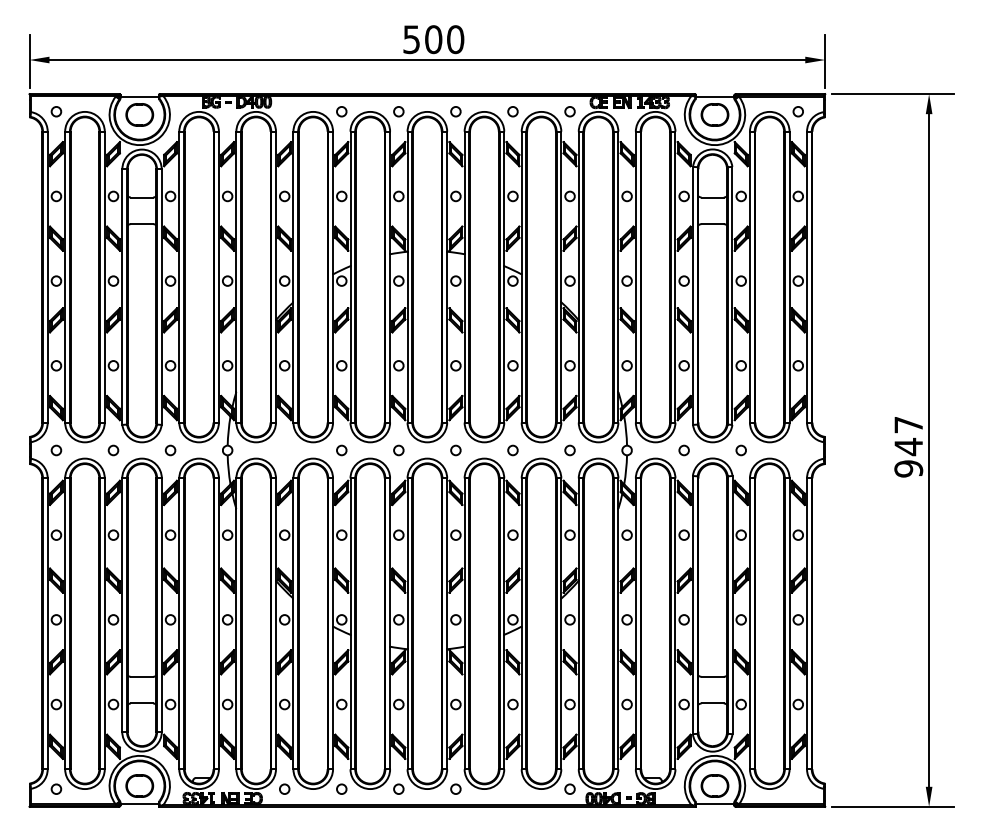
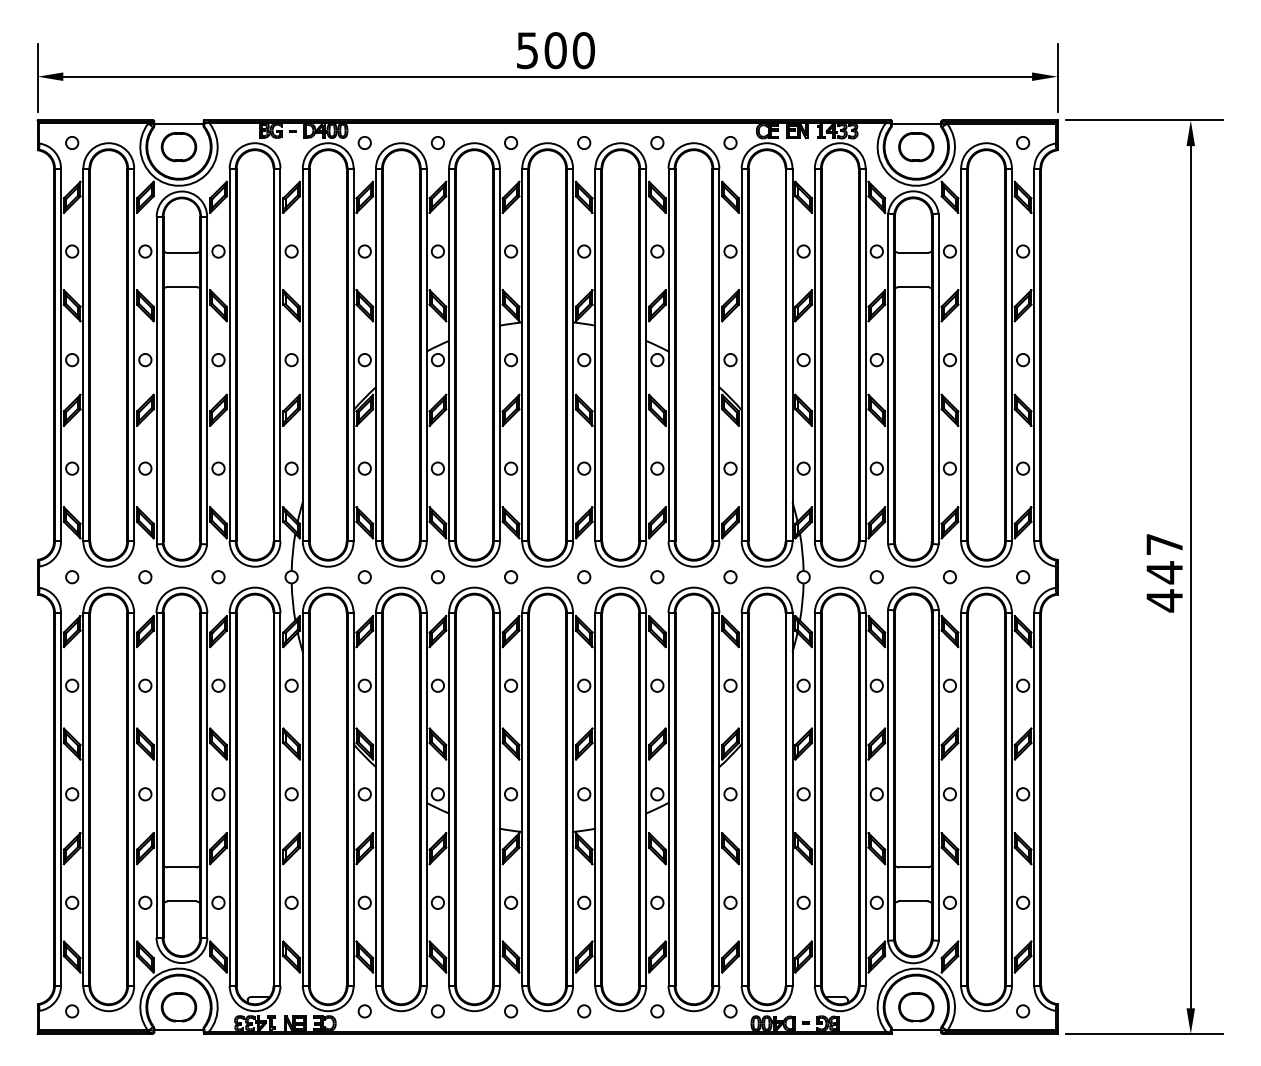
circle: (284, 111) -> (364, 142), added
circle: (284, 450) -> (364, 577), added
circle: (797, 450) -> (1022, 577), added
text: (908, 468) -> (1164, 600), 947 -> 447
circle: (512, 788) -> (656, 1010), added
circle: (797, 788) -> (1022, 1010), added

